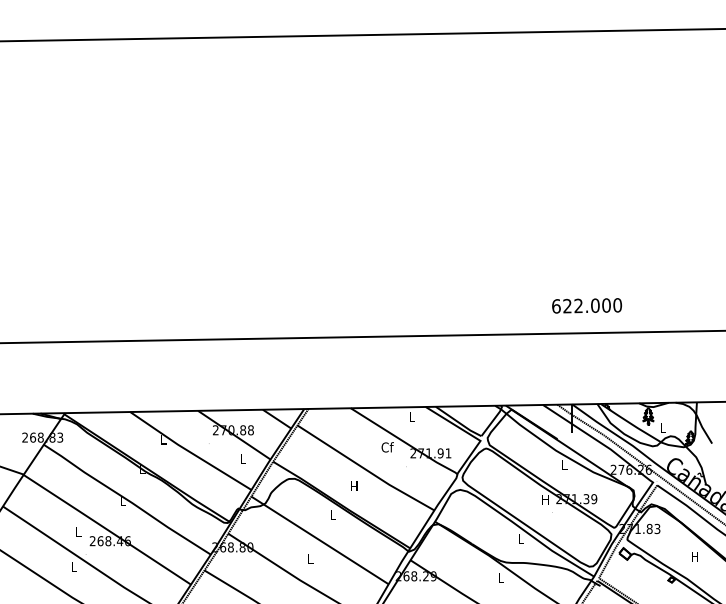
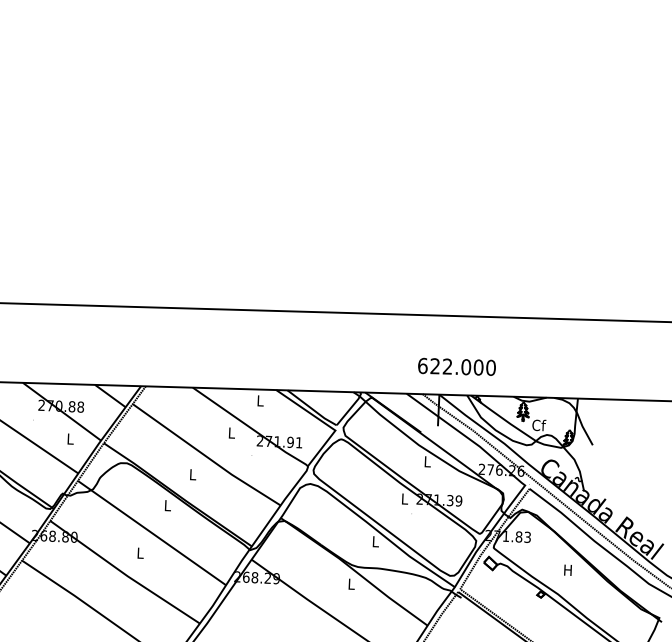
text: (586, 305) -> (456, 366), moved
text: (663, 427) -> (539, 424), L -> Cf
text: (387, 447) -> (231, 433), Cf -> L
text: (354, 485) -> (193, 473), H -> L
text: (545, 499) -> (404, 498), H -> L

